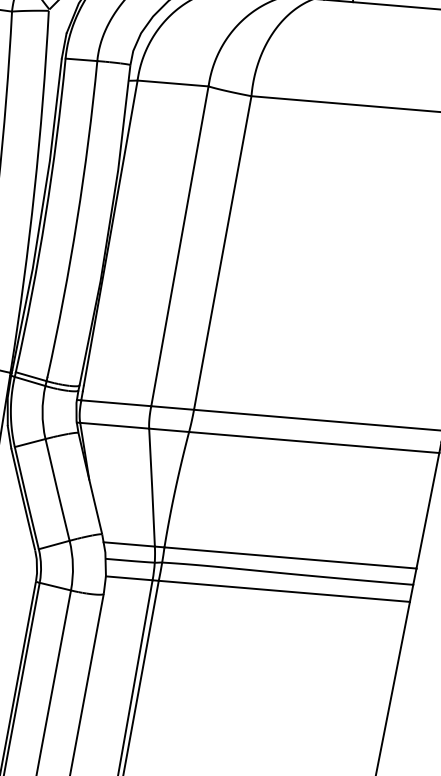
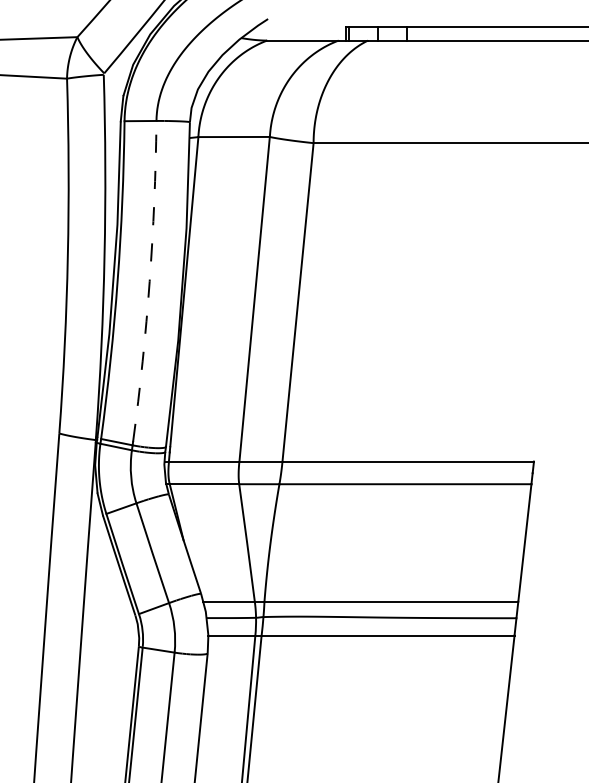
arc: (77, 219) -> (149, 281), solid -> dashed

